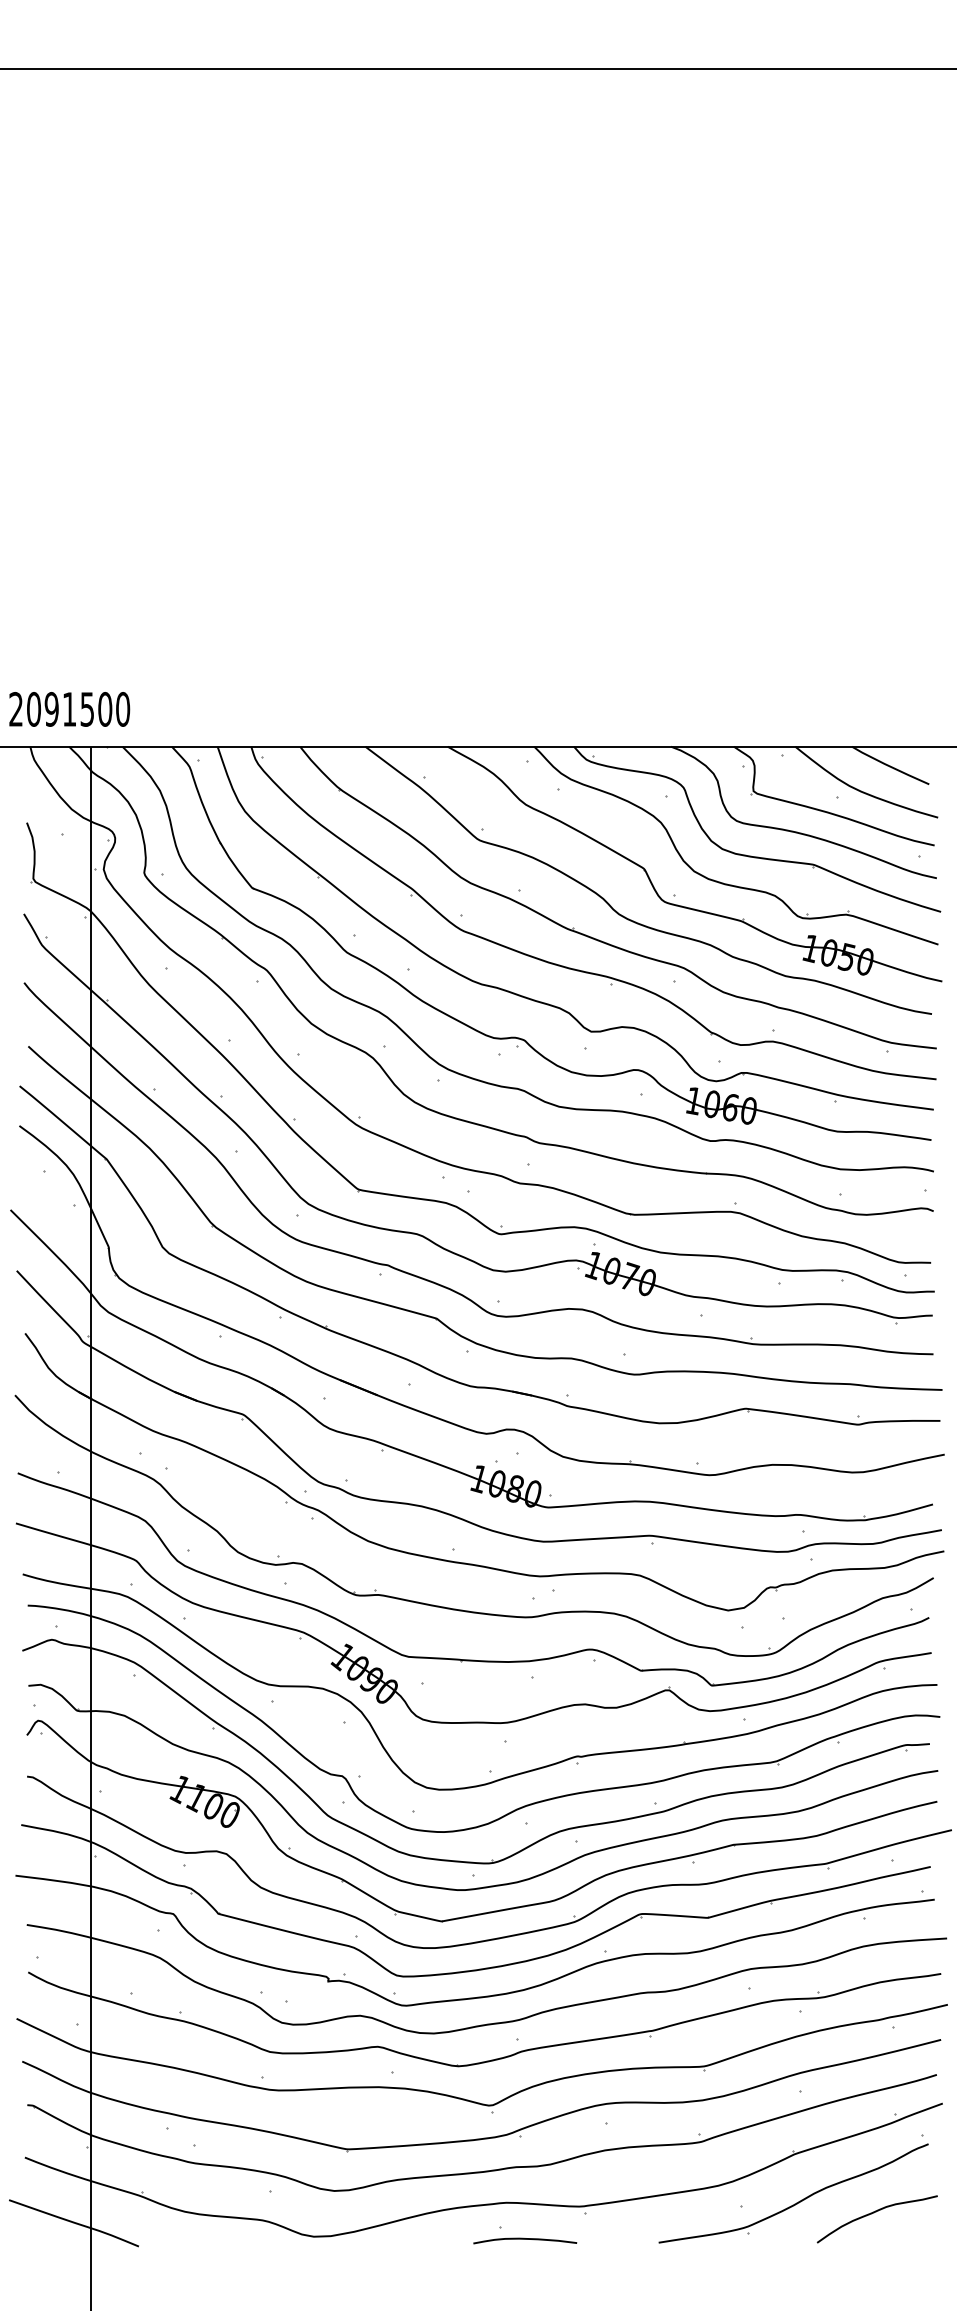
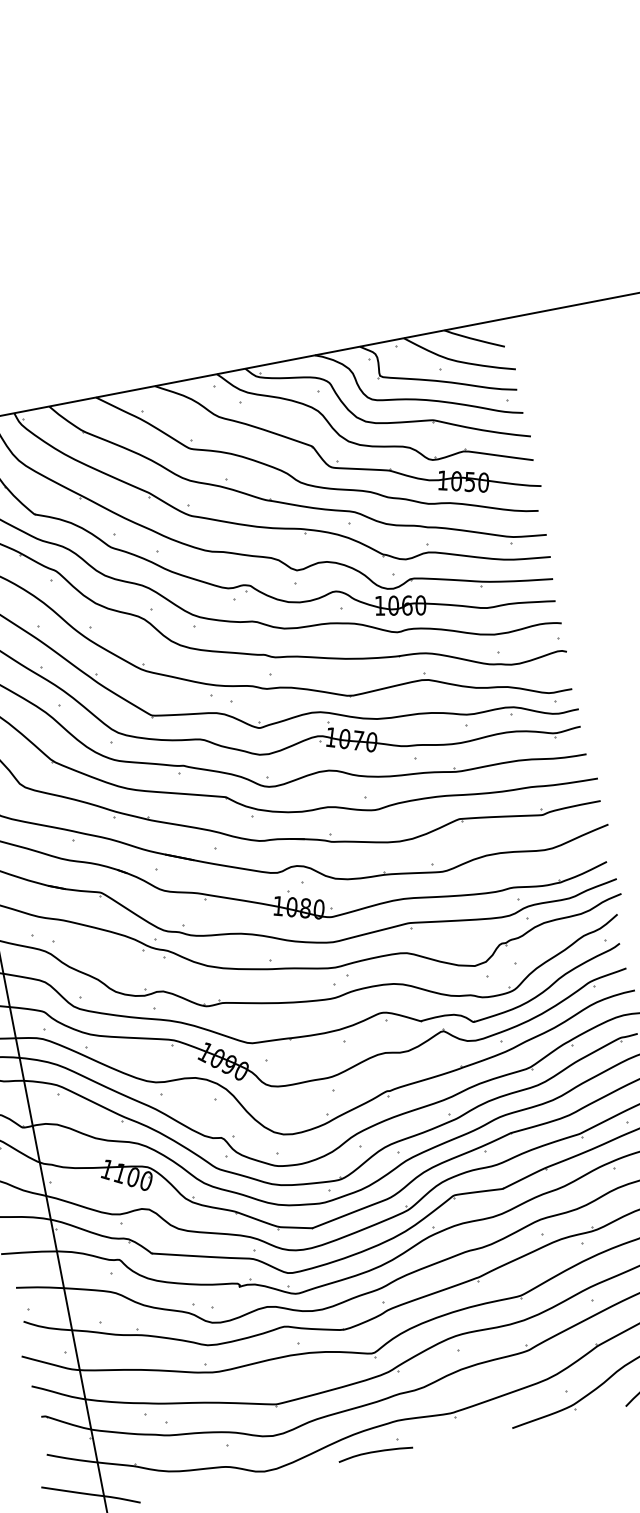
curve: (525, 2239) -> (375, 1452), moved

